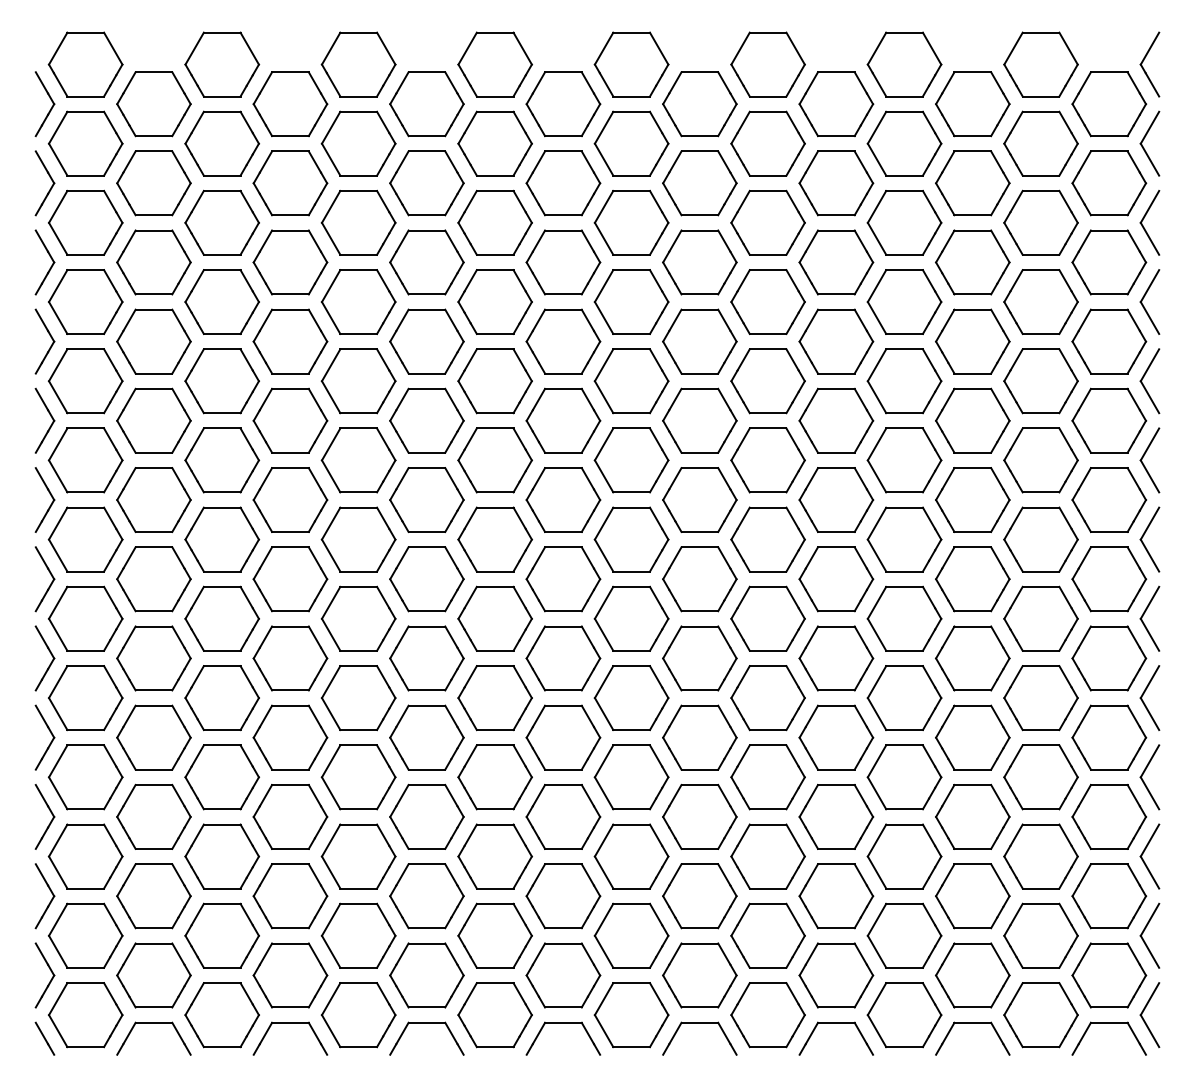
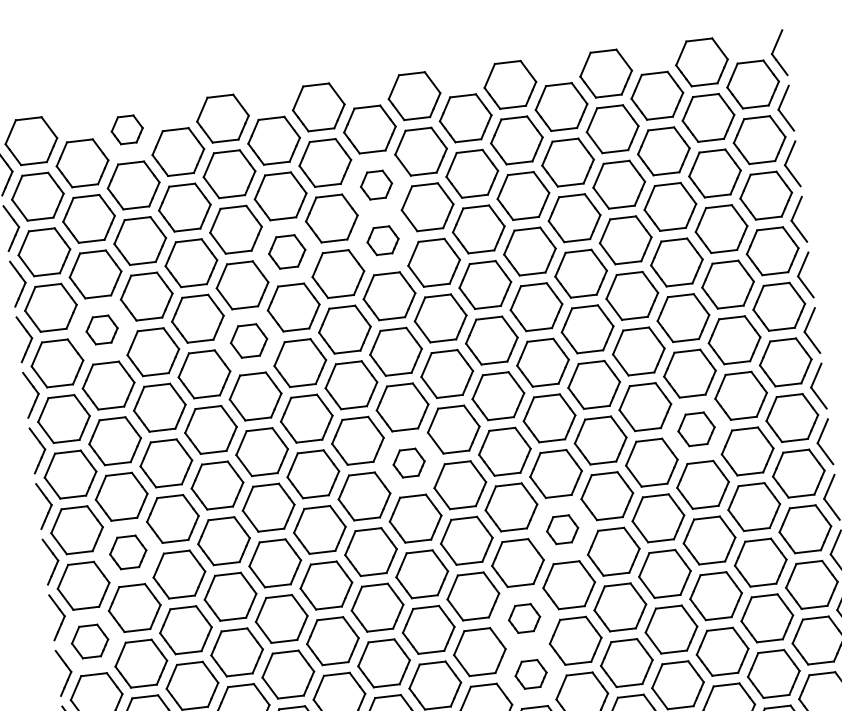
part: (222, 64) -> (127, 129), size x0.6
part: (563, 183) -> (376, 185), size x0.6
part: (426, 262) -> (286, 252), size x0.7
part: (563, 262) -> (383, 240), size x0.6
part: (153, 341) -> (101, 329), size x0.6
part: (358, 381) -> (248, 341), size x0.7
part: (563, 579) -> (409, 463), size x0.6
part: (972, 579) -> (696, 429), size x0.7
part: (153, 658) -> (127, 552), size x0.7
part: (767, 698) -> (562, 529), size x0.6
part: (85, 777) -> (90, 641), size x0.7
part: (699, 816) -> (524, 618), size x0.6
part: (699, 896) -> (530, 674), size x0.6

